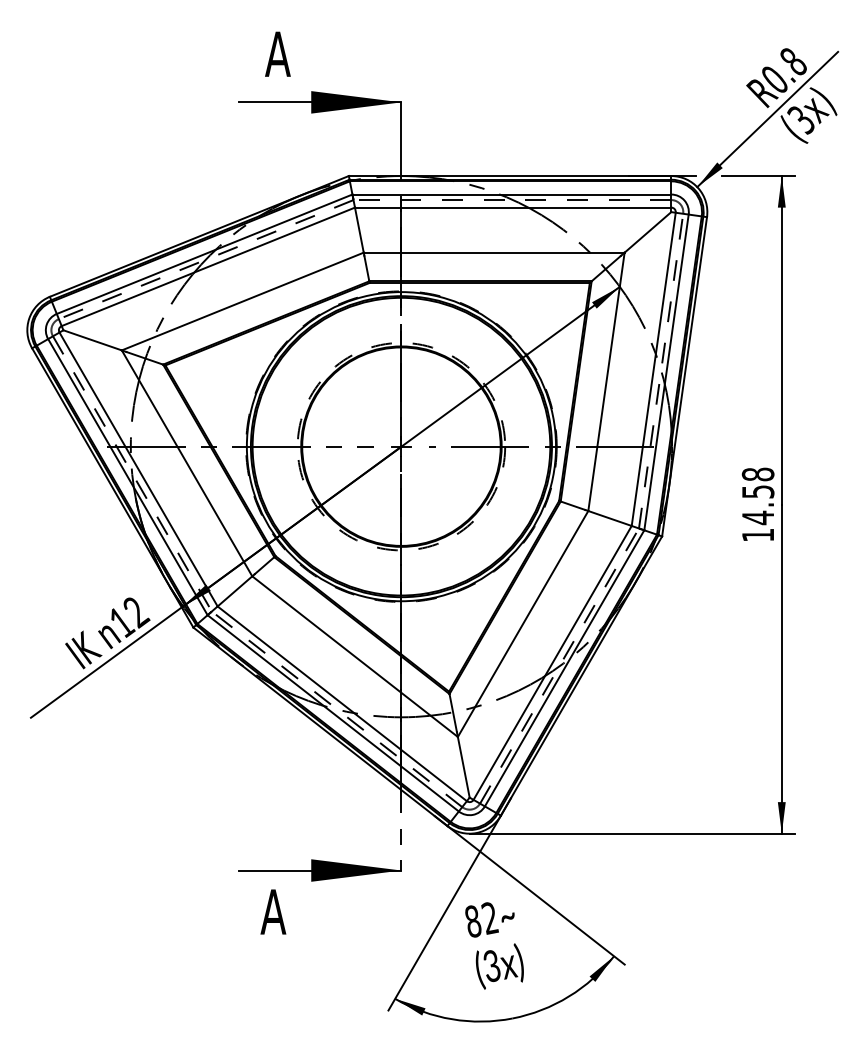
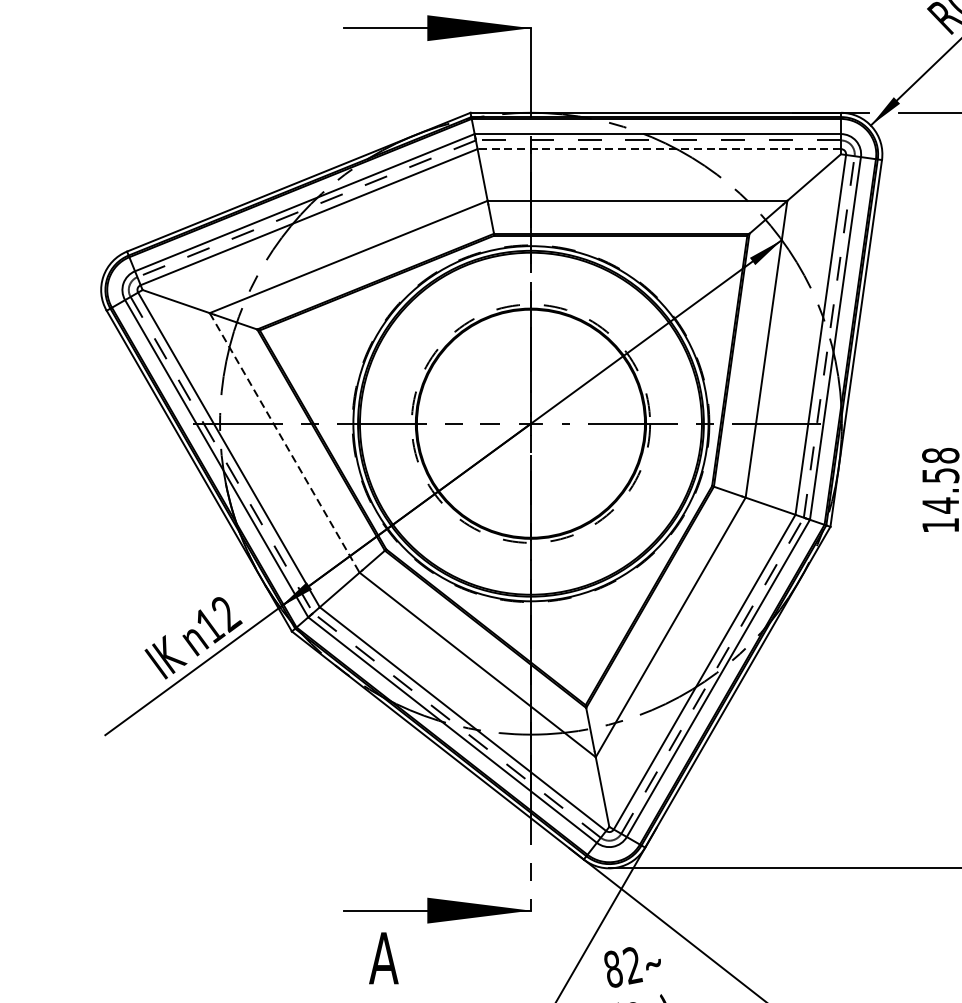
line: (512, 207) -> (658, 148), solid -> dashed
line: (187, 463) -> (285, 443), solid -> dashed

